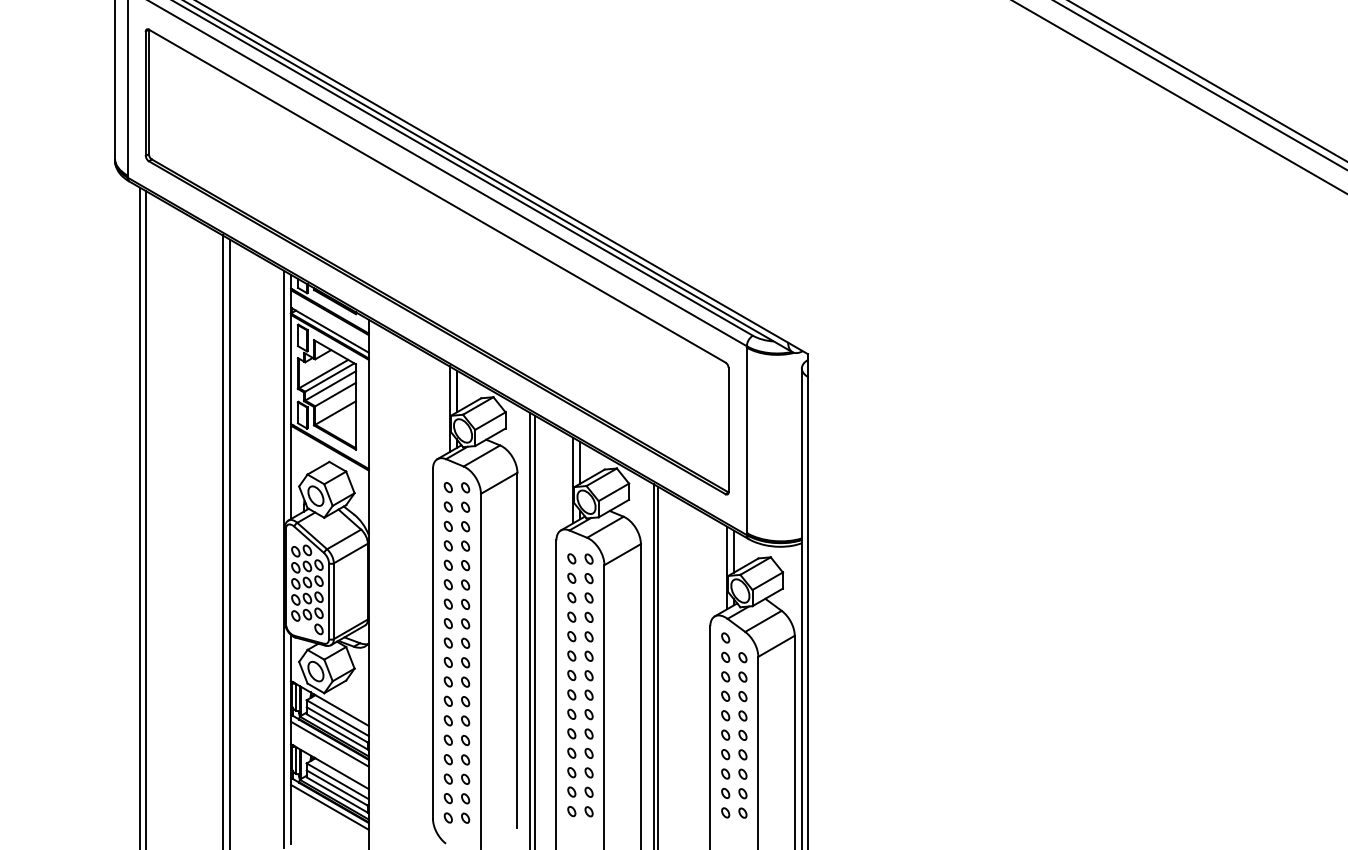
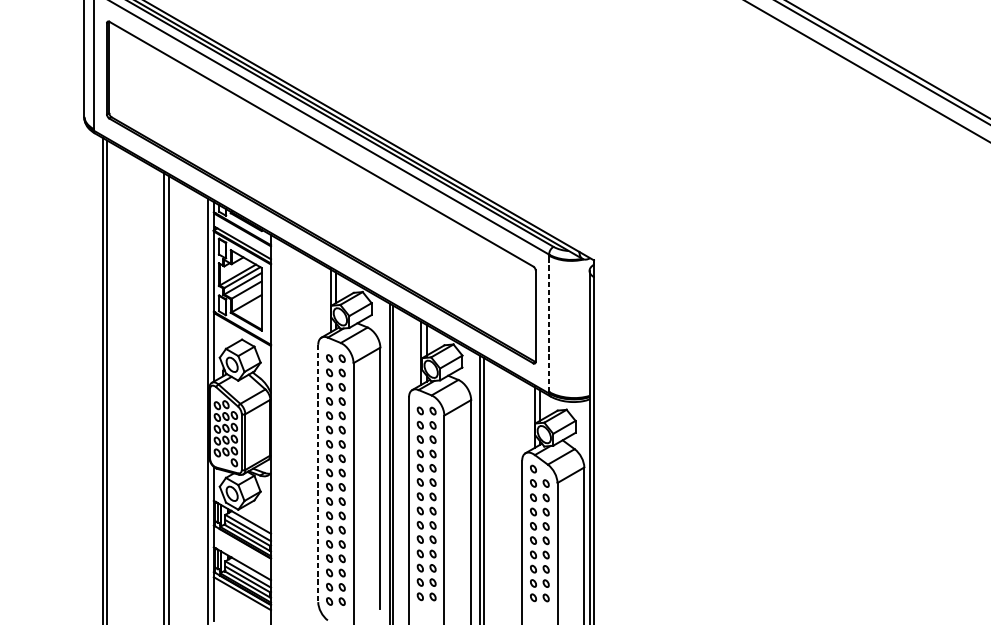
line: (746, 440) -> (548, 323), solid -> dashed
line: (432, 643) -> (317, 473), solid -> dashed
line: (329, 743) -> (242, 546), removed

